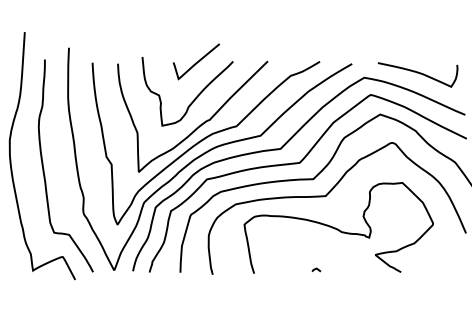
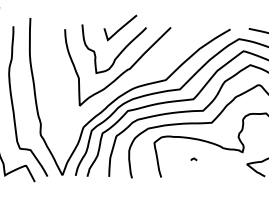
curve: (203, 140) -> (125, 83), removed
line: (316, 269) -> (194, 159), moved

